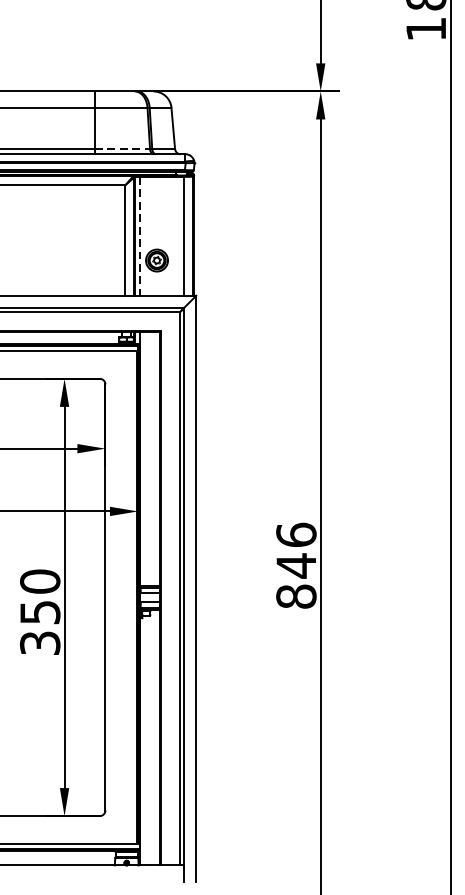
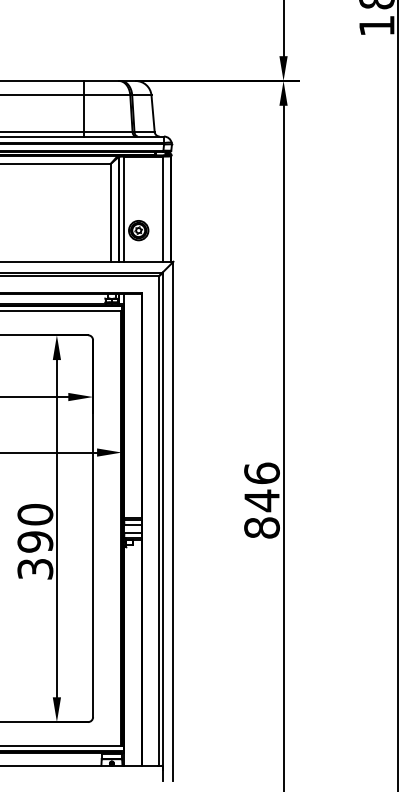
line: (122, 149) -> (108, 132), dashed -> solid
line: (140, 236) -> (124, 209), dashed -> solid
text: (40, 611) -> (35, 541), 350 -> 390

